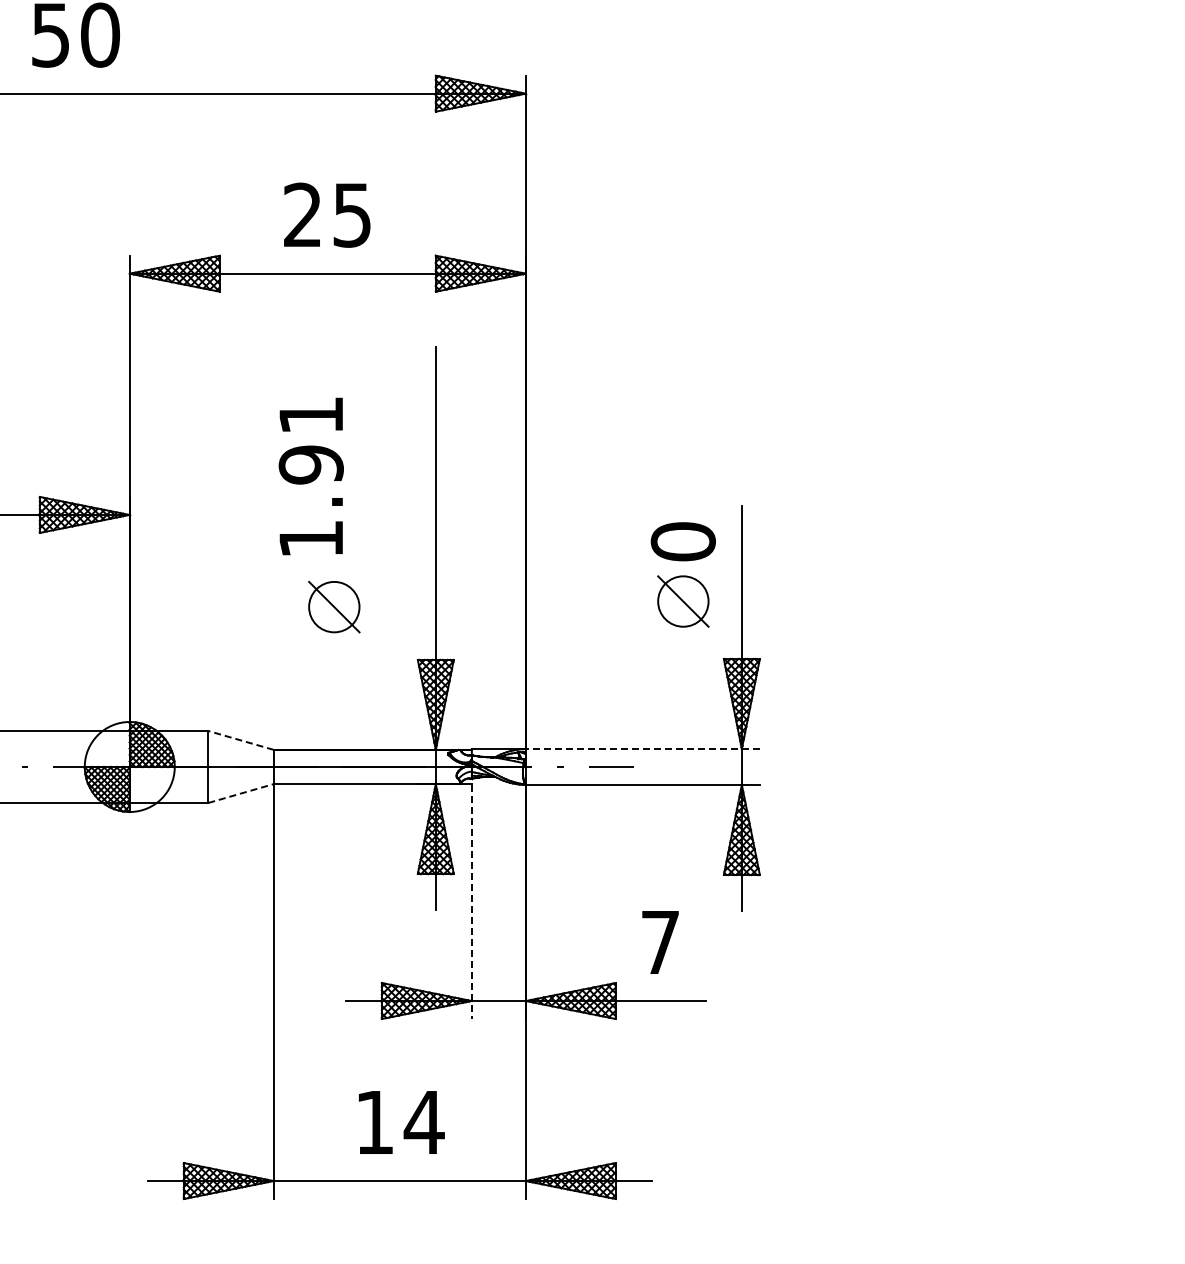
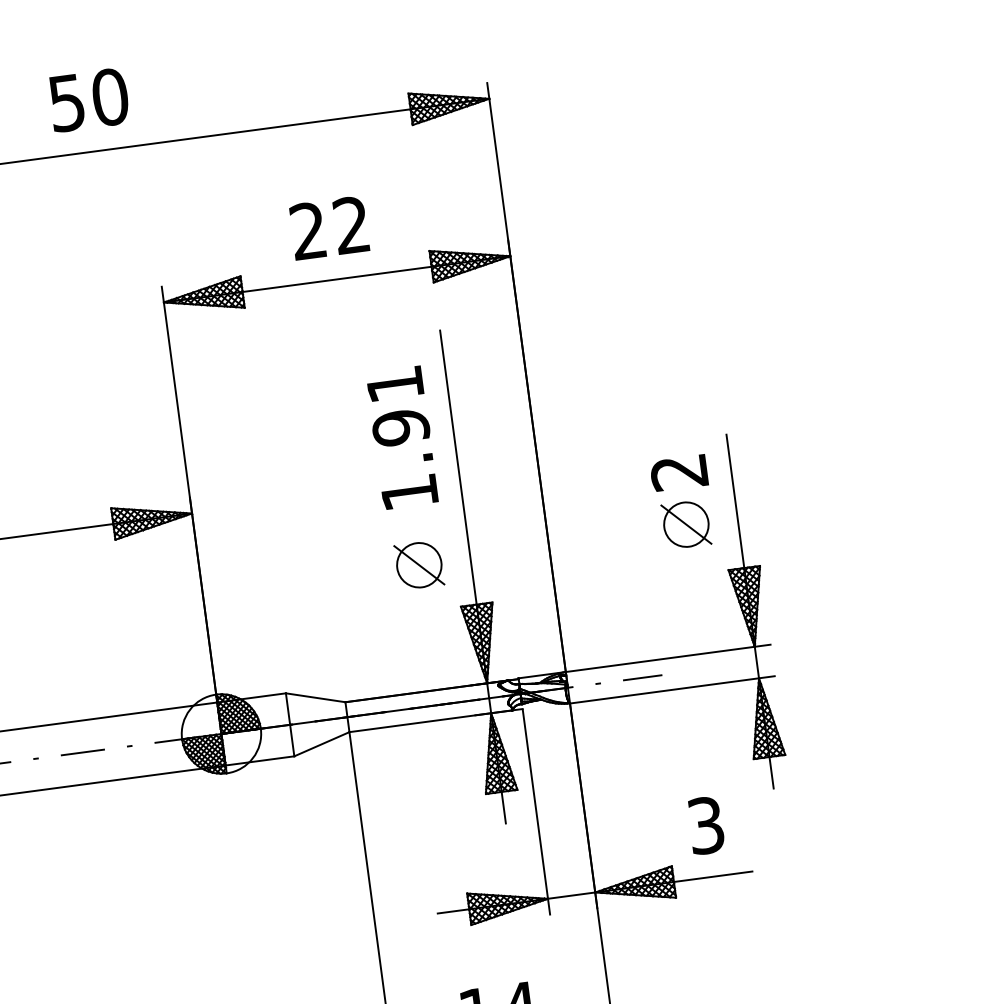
text: (351, 214) -> (350, 224), 25 -> 22
text: (310, 476) -> (401, 437), moved
text: (682, 541) -> (678, 472), 0 -> 2
part: (334, 606) -> (419, 564), moved
line: (240, 740) -> (315, 697), dashed -> solid
line: (642, 748) -> (667, 657), dashed -> solid
line: (241, 793) -> (322, 744), dashed -> solid
line: (471, 902) -> (536, 812), dashed -> solid
text: (660, 942) -> (706, 825), 7 -> 3

